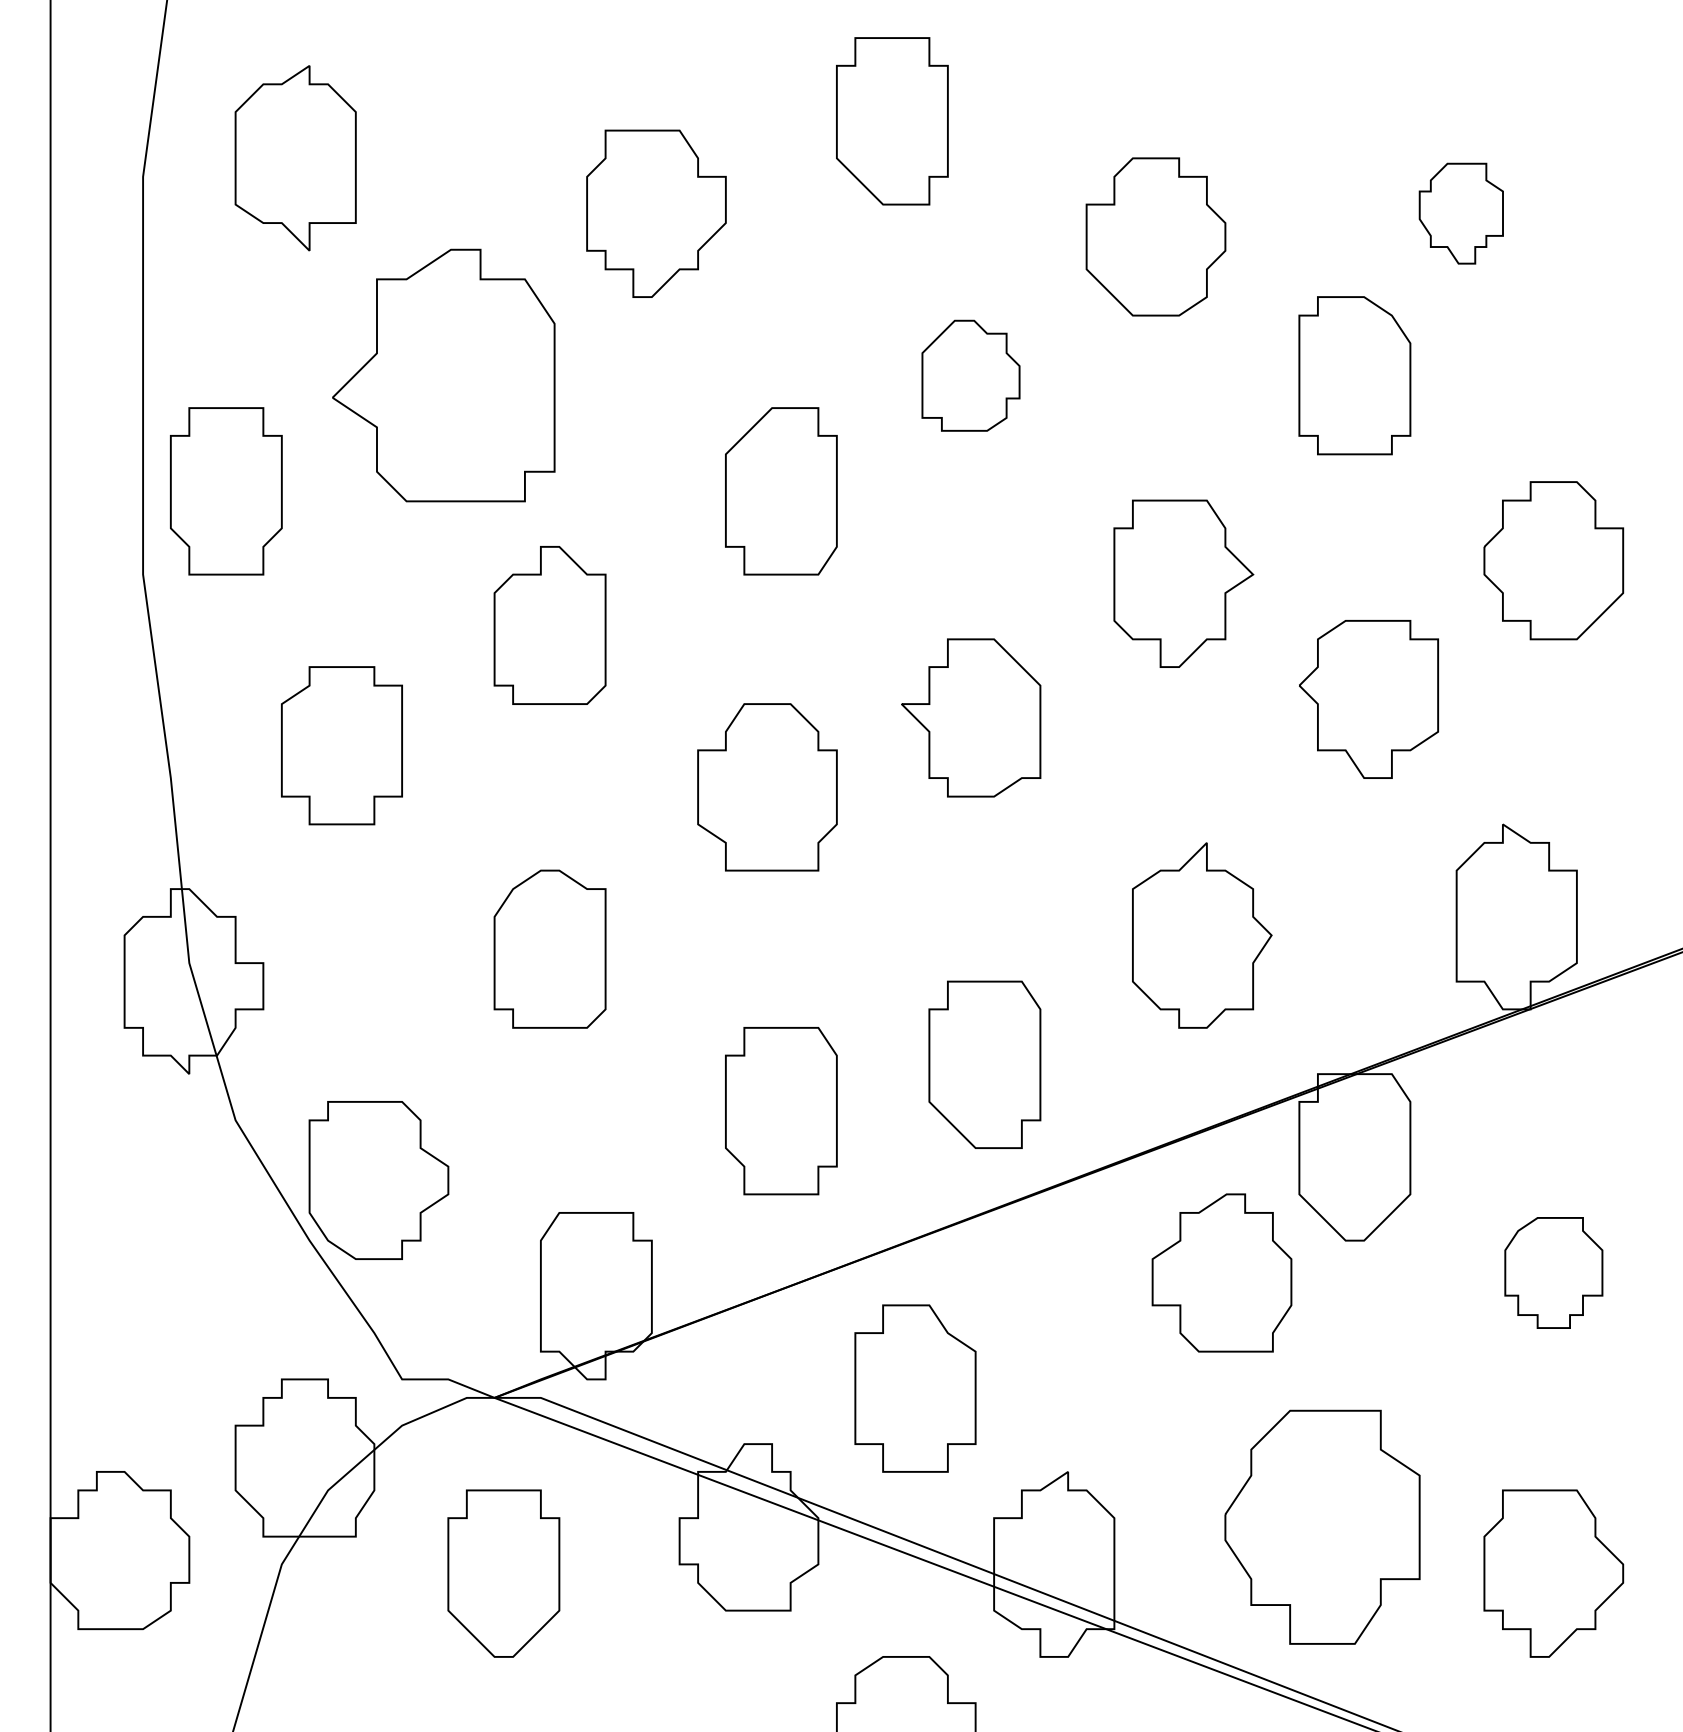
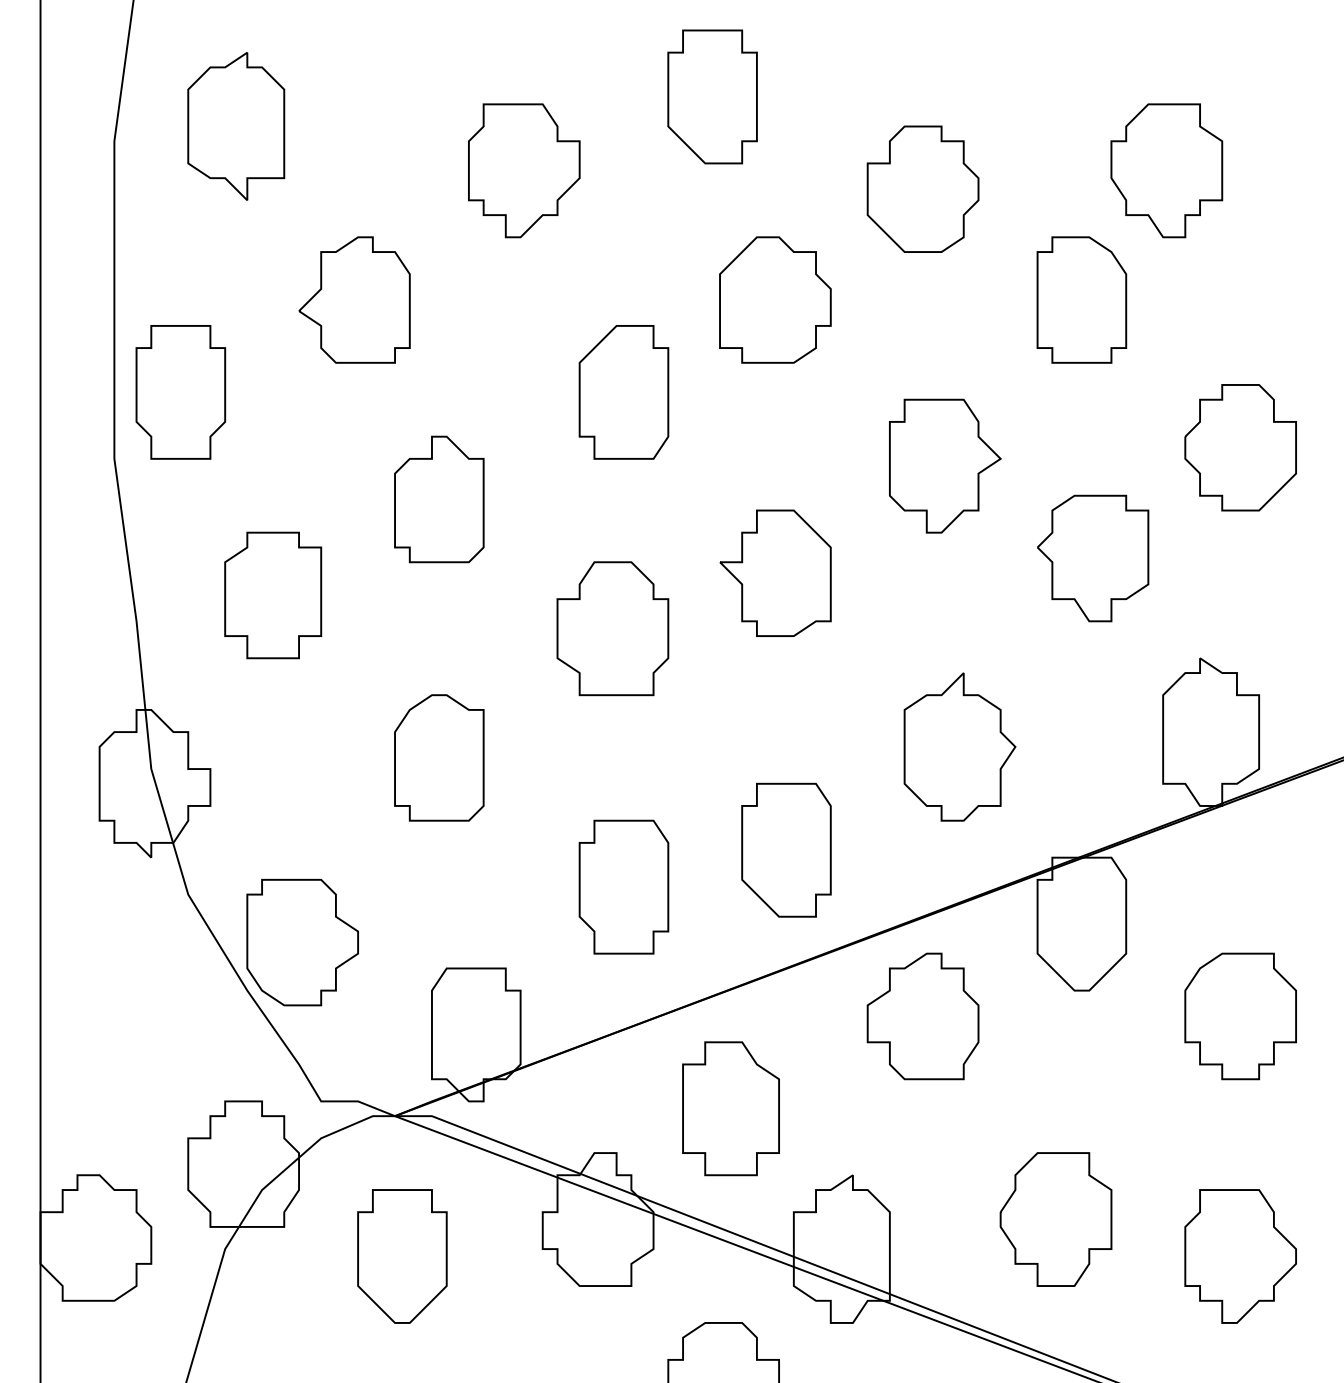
part: (1461, 213) -> (1167, 170), size x1.67
part: (443, 375) -> (354, 299), size x0.62
part: (970, 375) -> (774, 299), size x1.43
part: (1221, 1272) -> (922, 1016), moved
part: (1553, 1272) -> (1240, 1016), size x1.43
part: (1322, 1527) -> (1056, 1219), size x0.71

